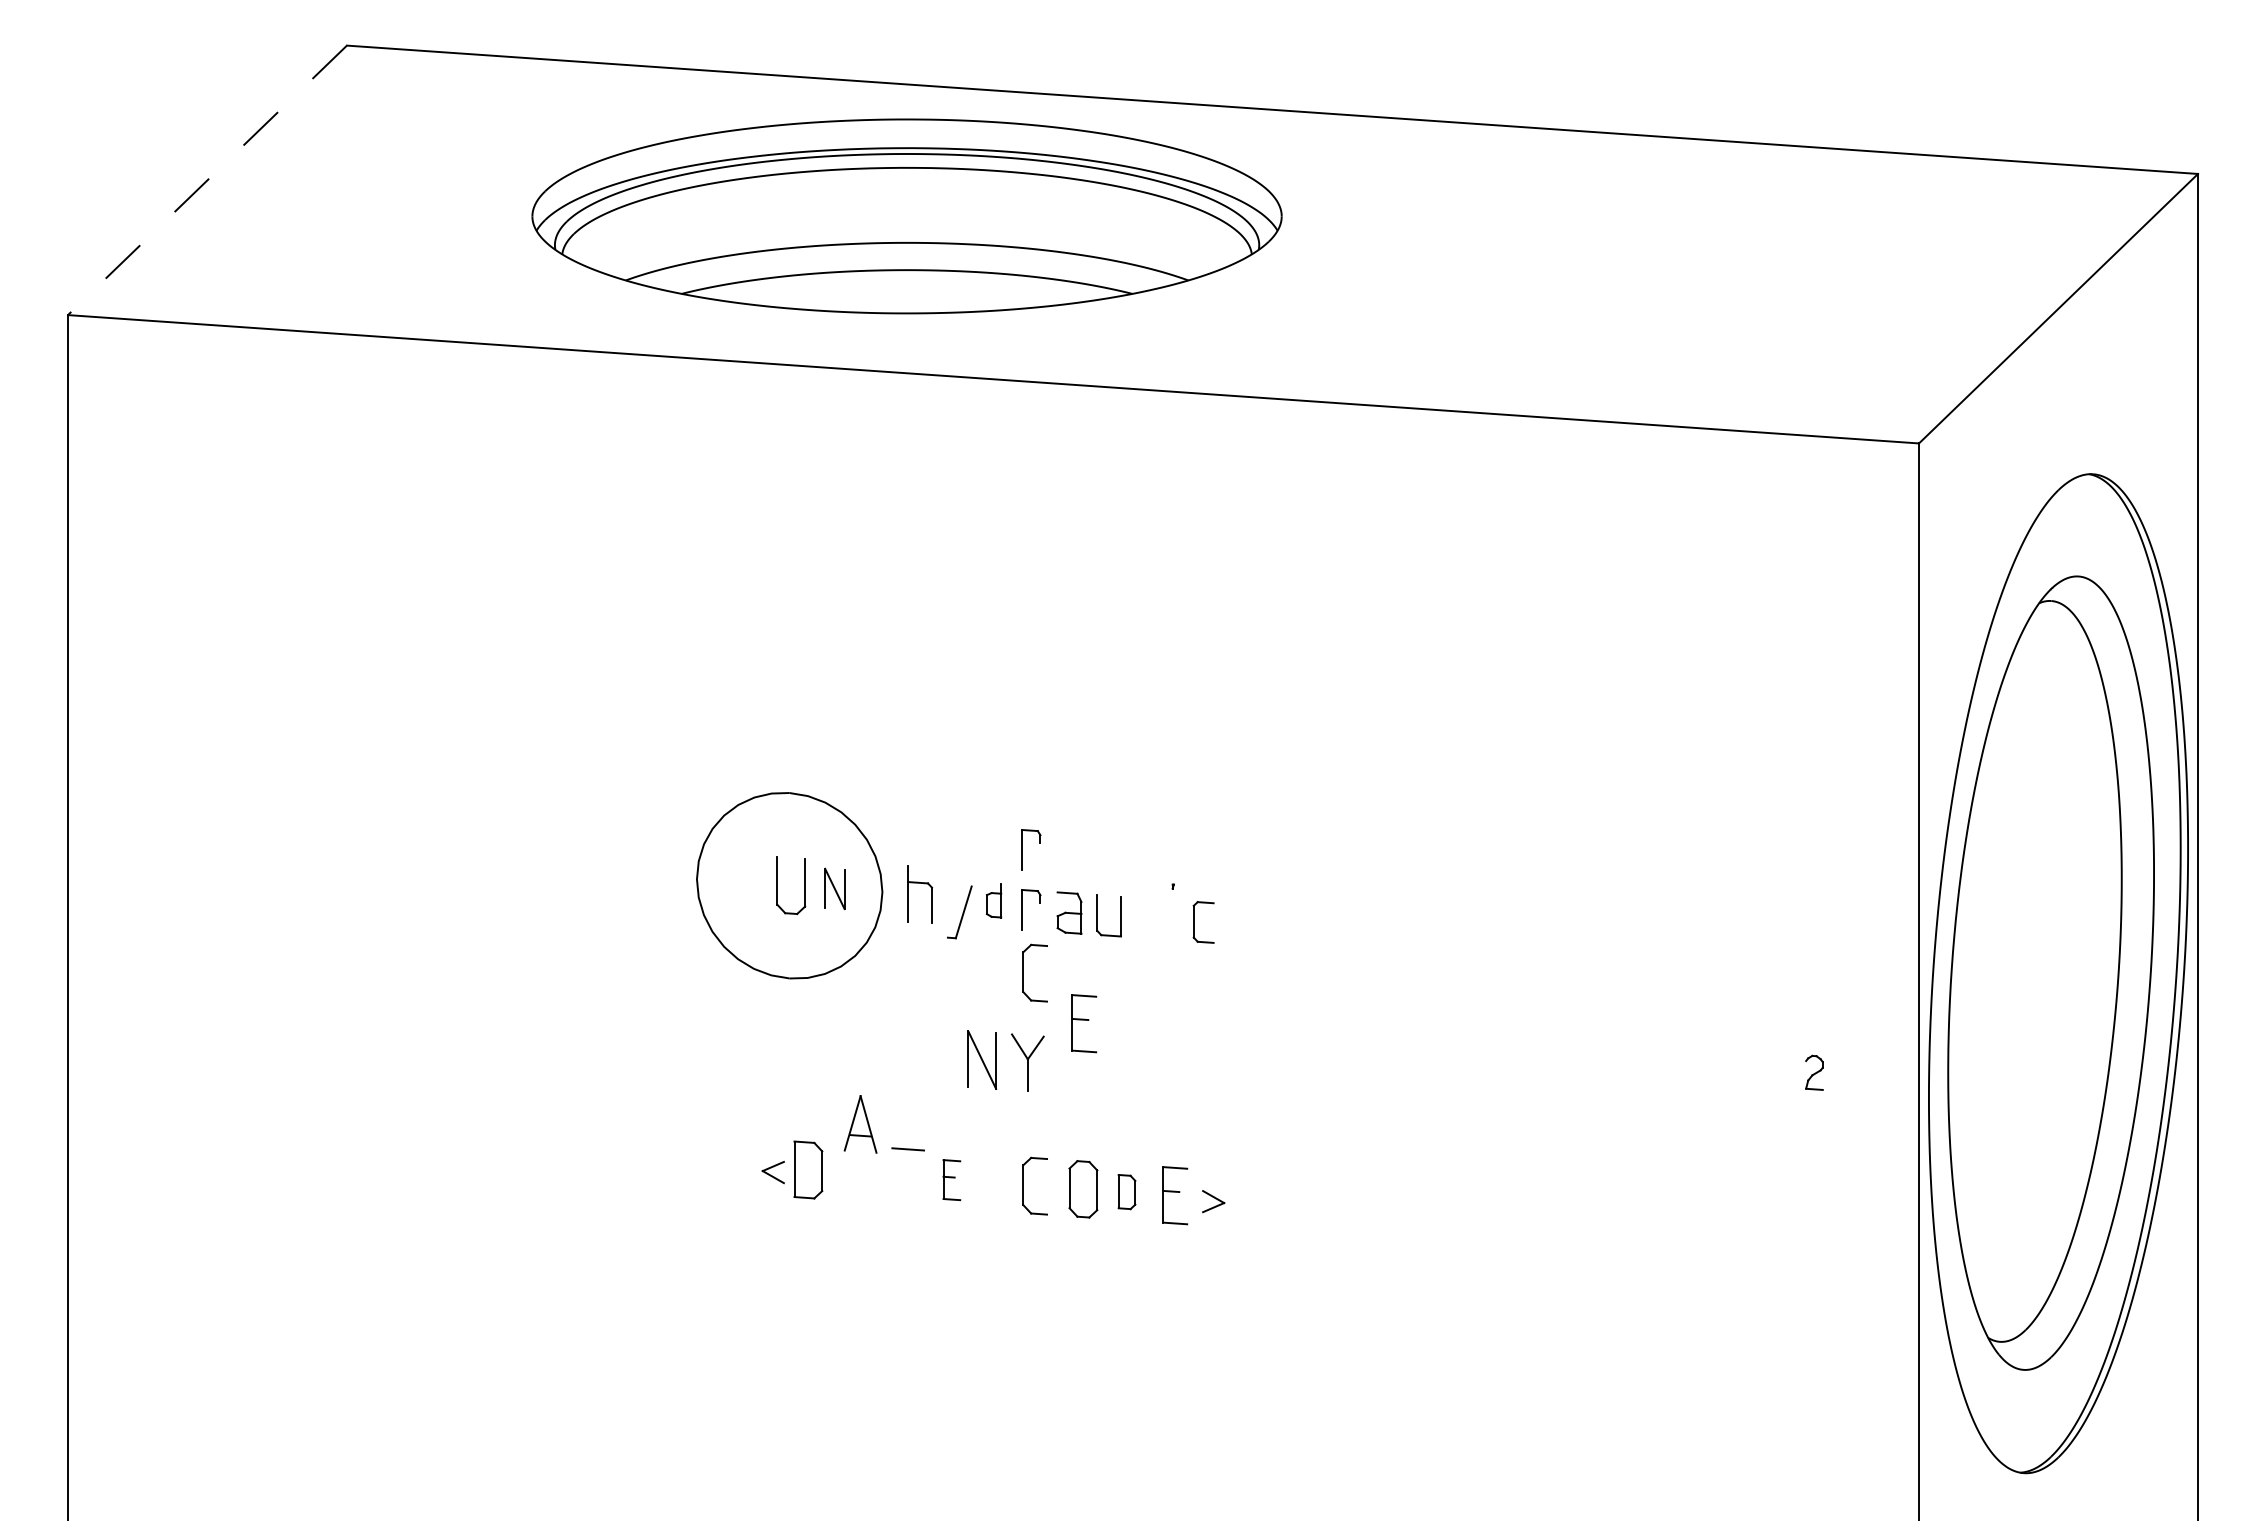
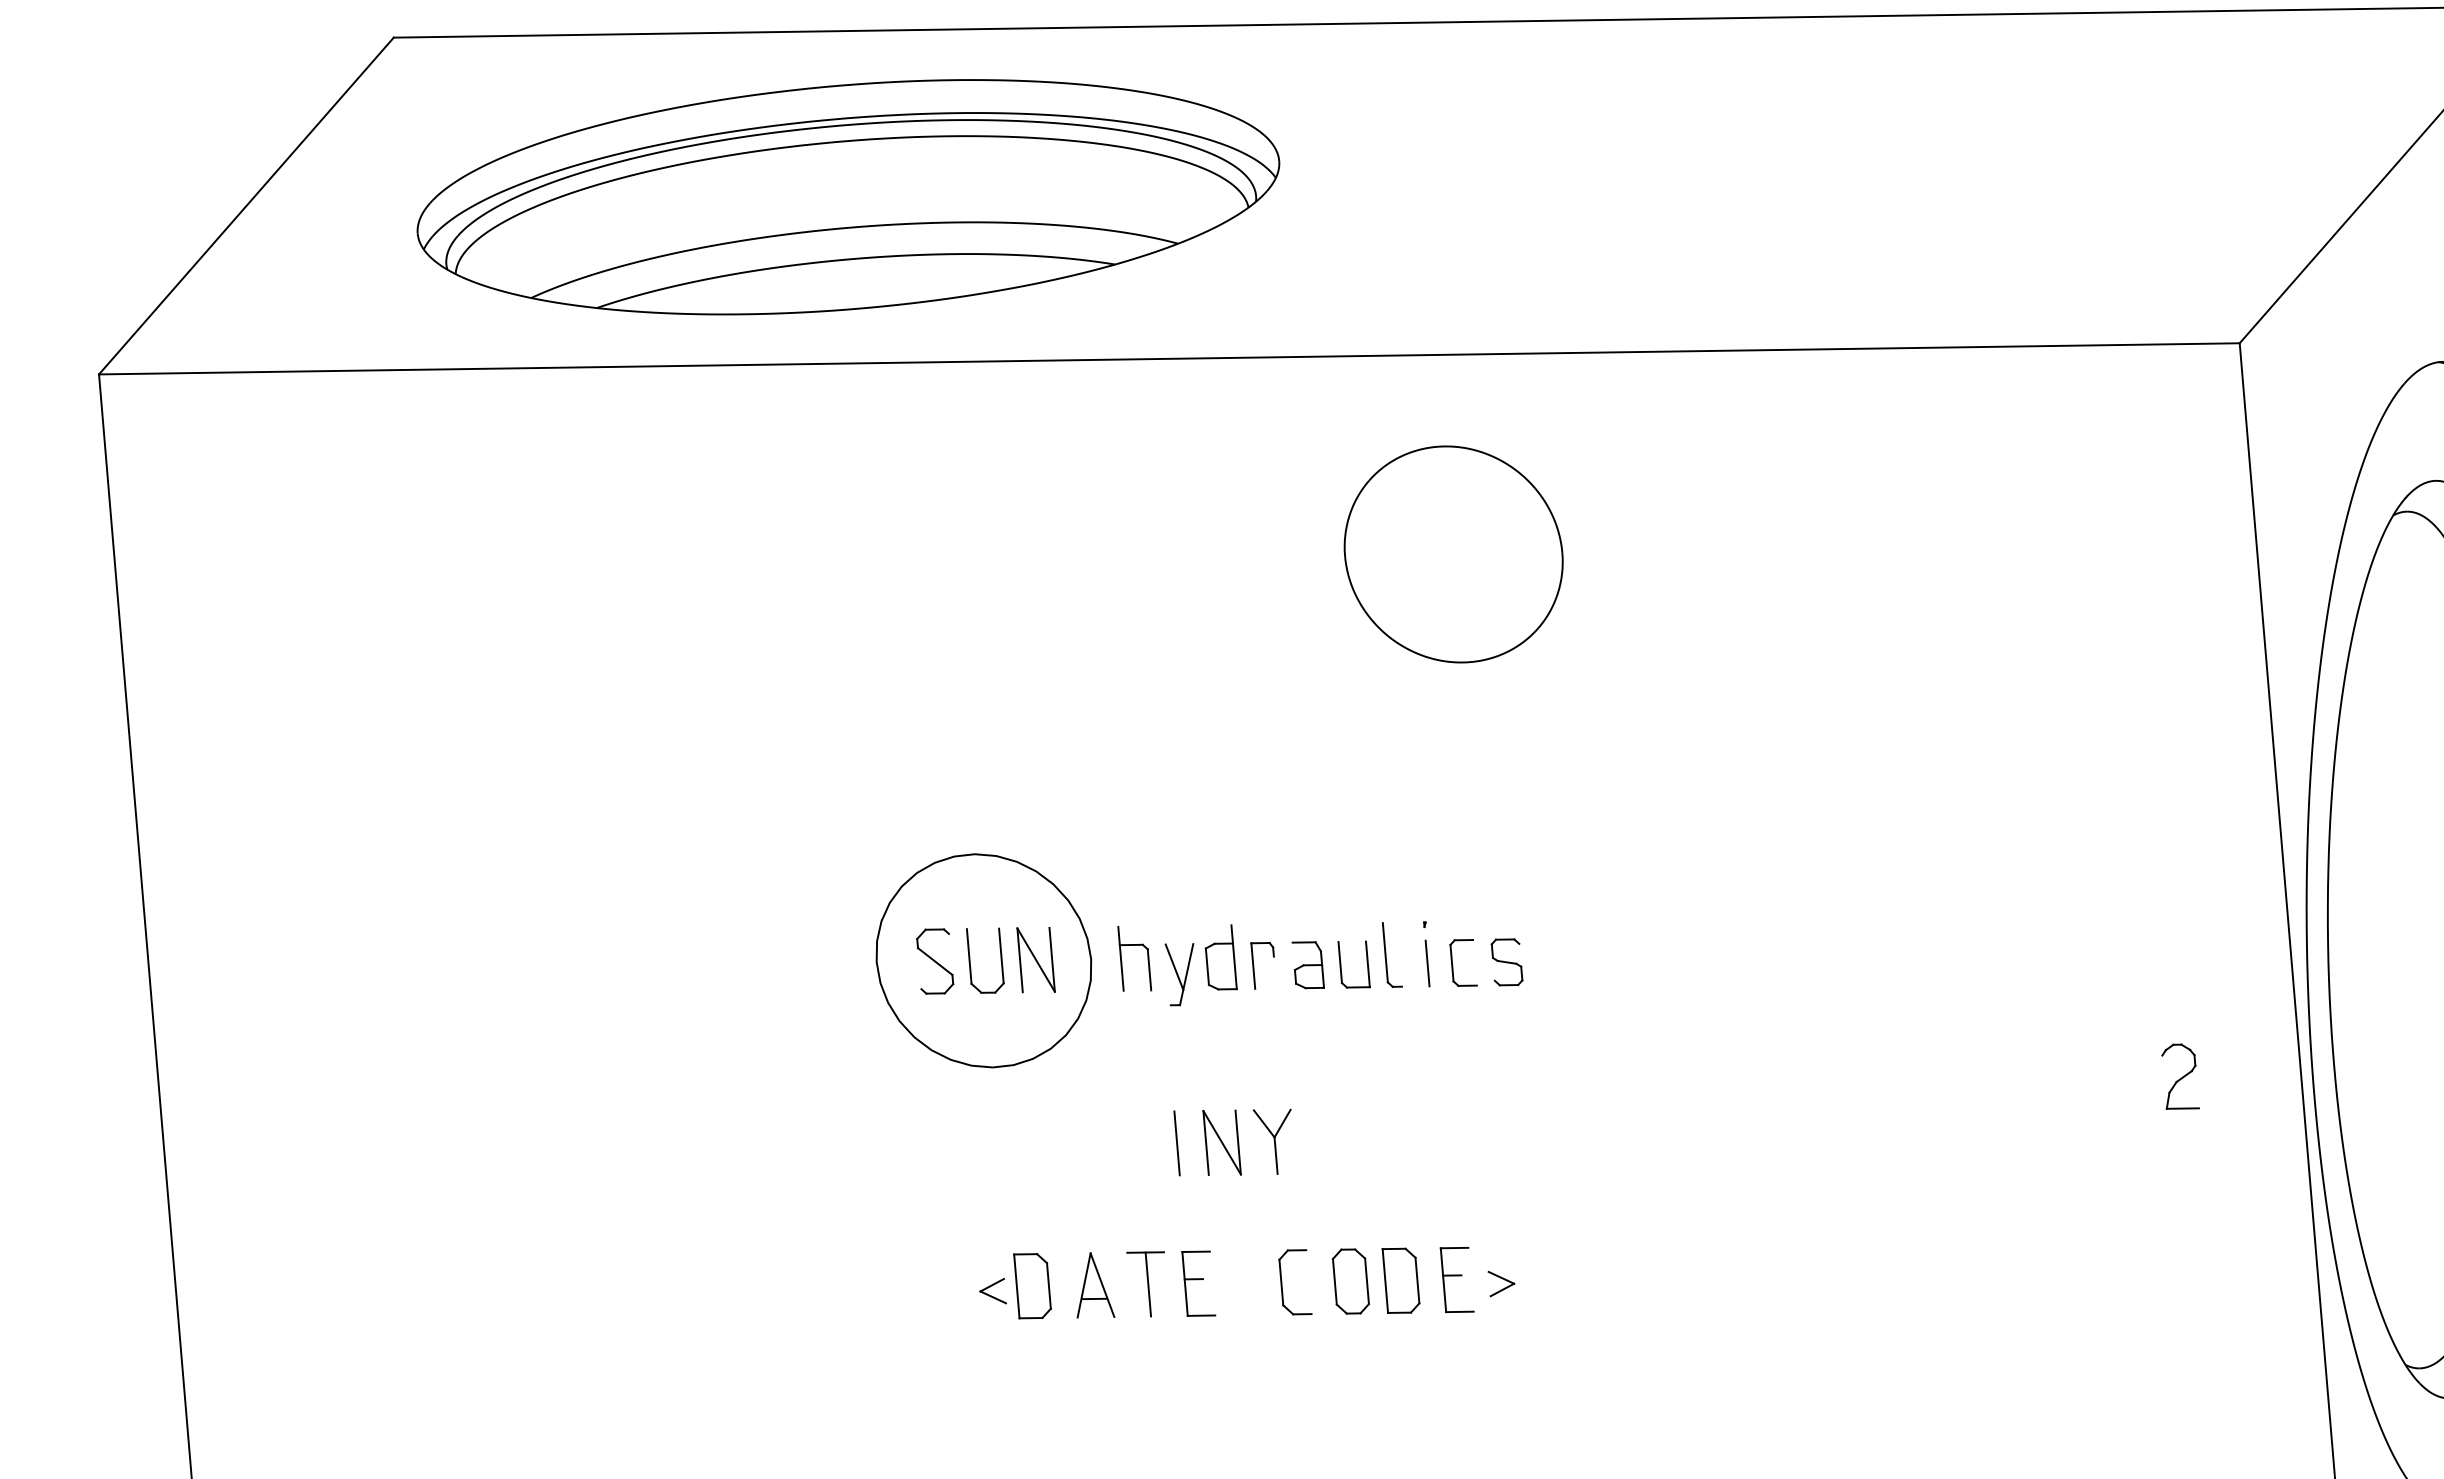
line: (207, 180) -> (246, 206), dashed -> solid
part: (906, 216) -> (847, 197), moved
part: (1224, 568) -> (1453, 554), added
part: (1022, 849) -> (1248, 896), removed
part: (747, 882) -> (935, 961), added
part: (834, 888) -> (1035, 959), size x1.43
part: (993, 900) -> (1219, 958), size x1.67
line: (953, 904) -> (1174, 966), added
part: (1142, 910) -> (1391, 955), added
line: (1172, 920) -> (1427, 963), added
part: (1241, 924) -> (1507, 961), added
part: (1023, 972) -> (1261, 1038), removed
part: (1084, 1023) -> (1336, 1090), removed
line: (943, 1057) -> (1177, 1143), added
part: (1814, 1072) -> (2180, 1076), size x1.67
part: (860, 1124) -> (1093, 1285), moved
line: (908, 1176) -> (1148, 1283), added
part: (951, 1179) -> (1198, 1282), size x1.43
part: (1126, 1191) -> (1400, 1279), size x1.67

